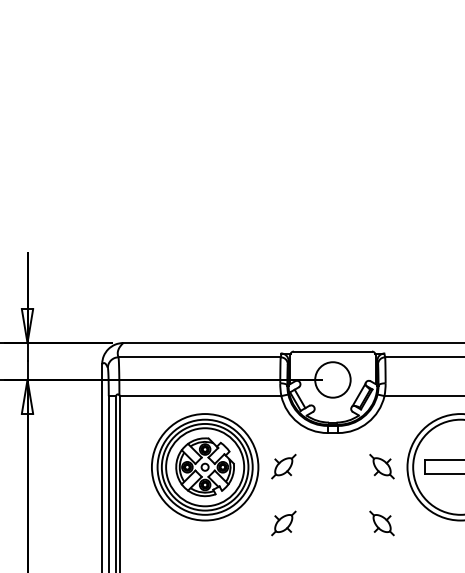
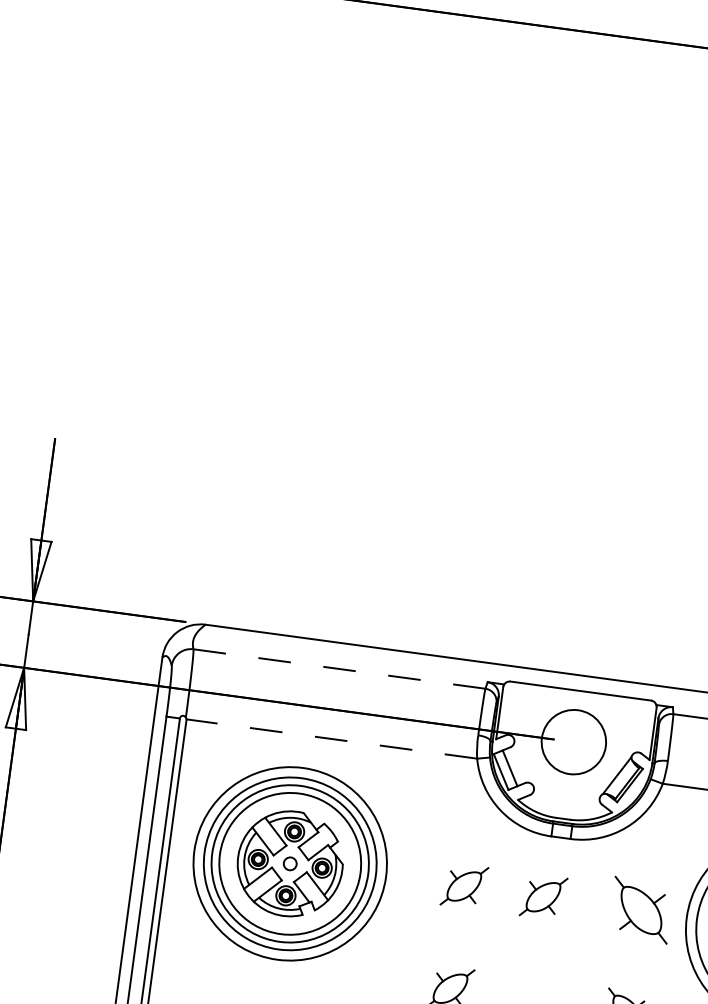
line: (200, 357) -> (340, 669), solid -> dashed
line: (200, 396) -> (331, 739), solid -> dashed
part: (327, 466) -> (543, 896), added
part: (381, 466) -> (640, 909), size x1.4
part: (205, 467) -> (290, 864), moved

